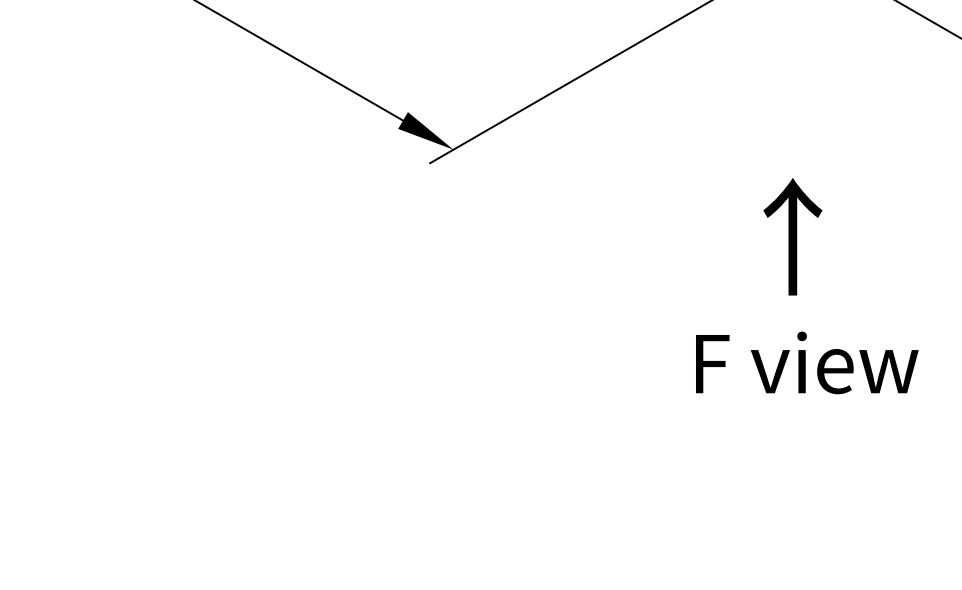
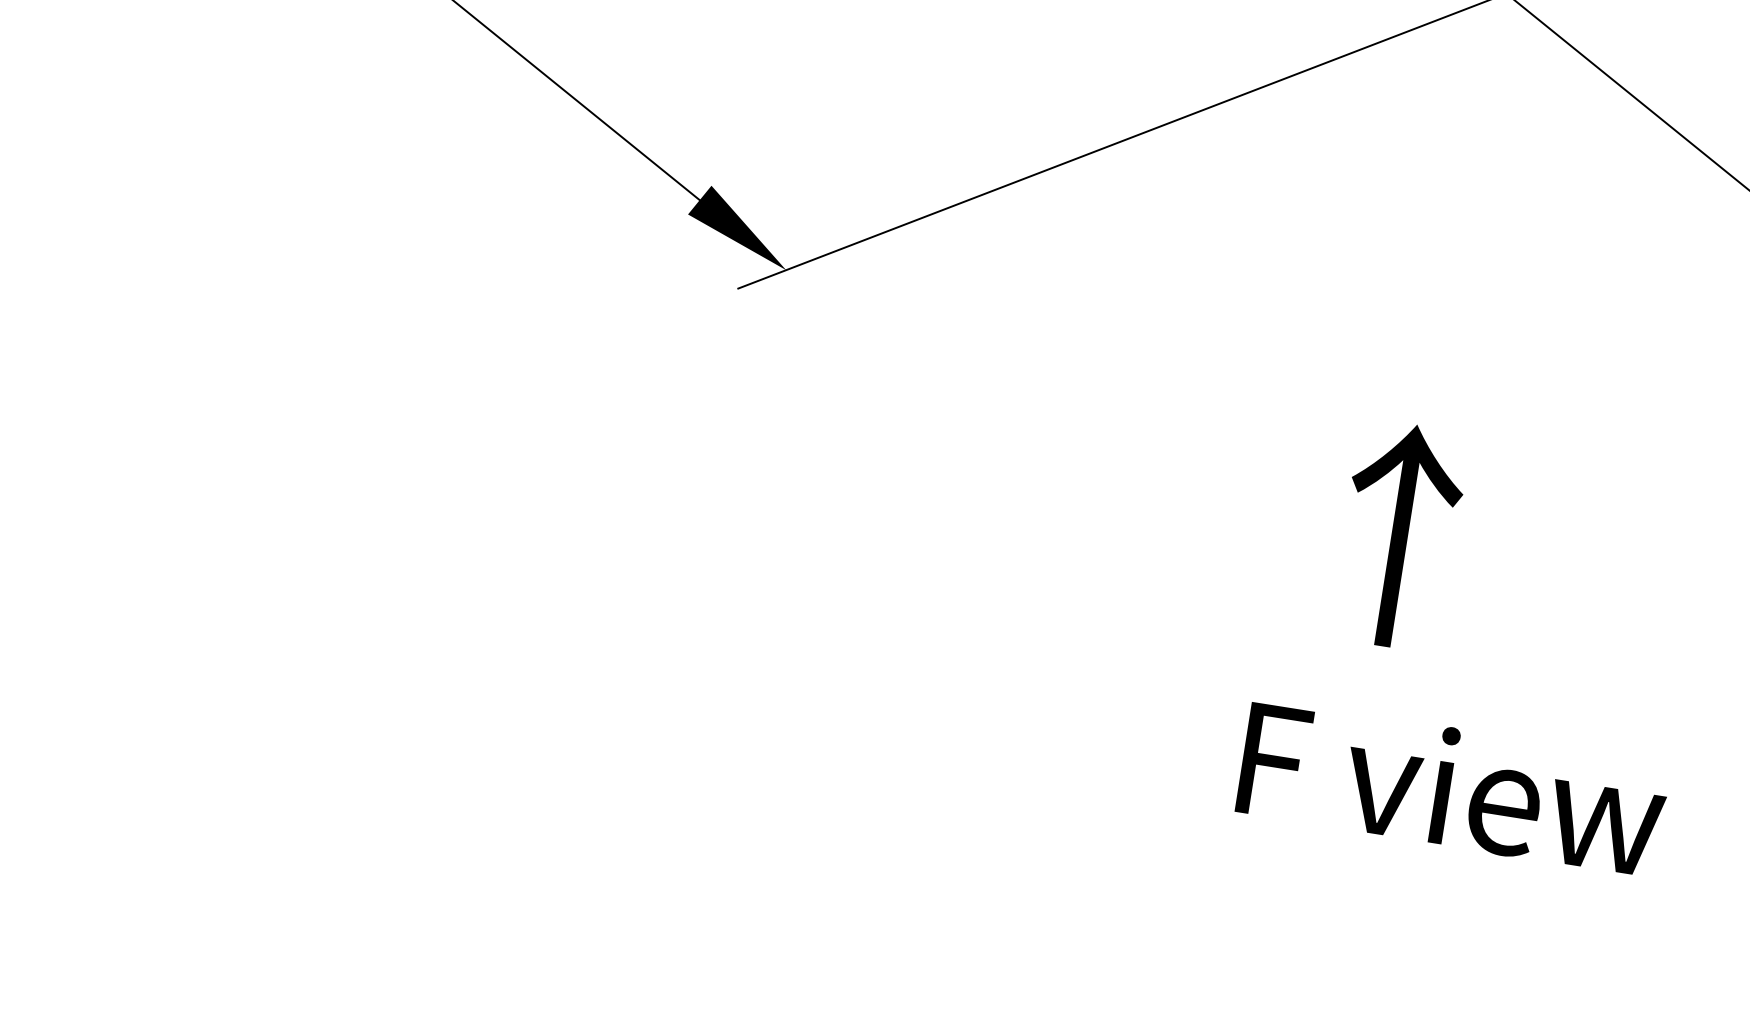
text: (807, 362) -> (1453, 787), moved

